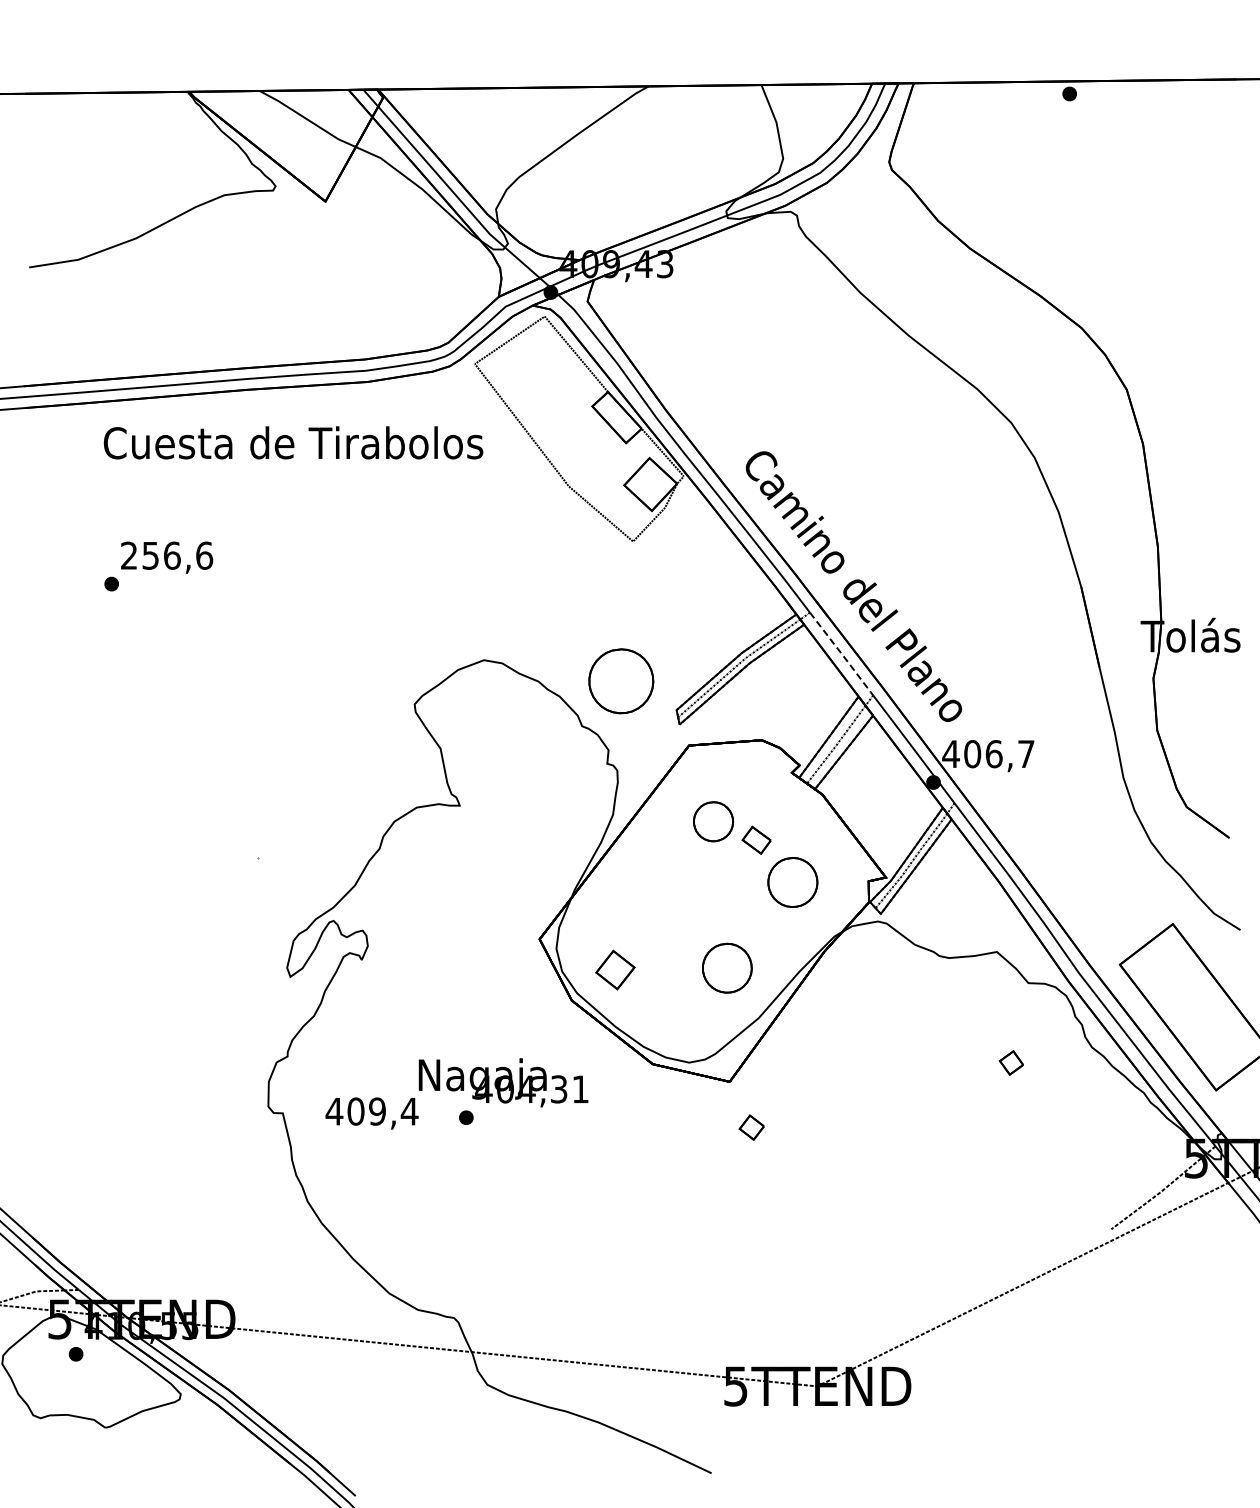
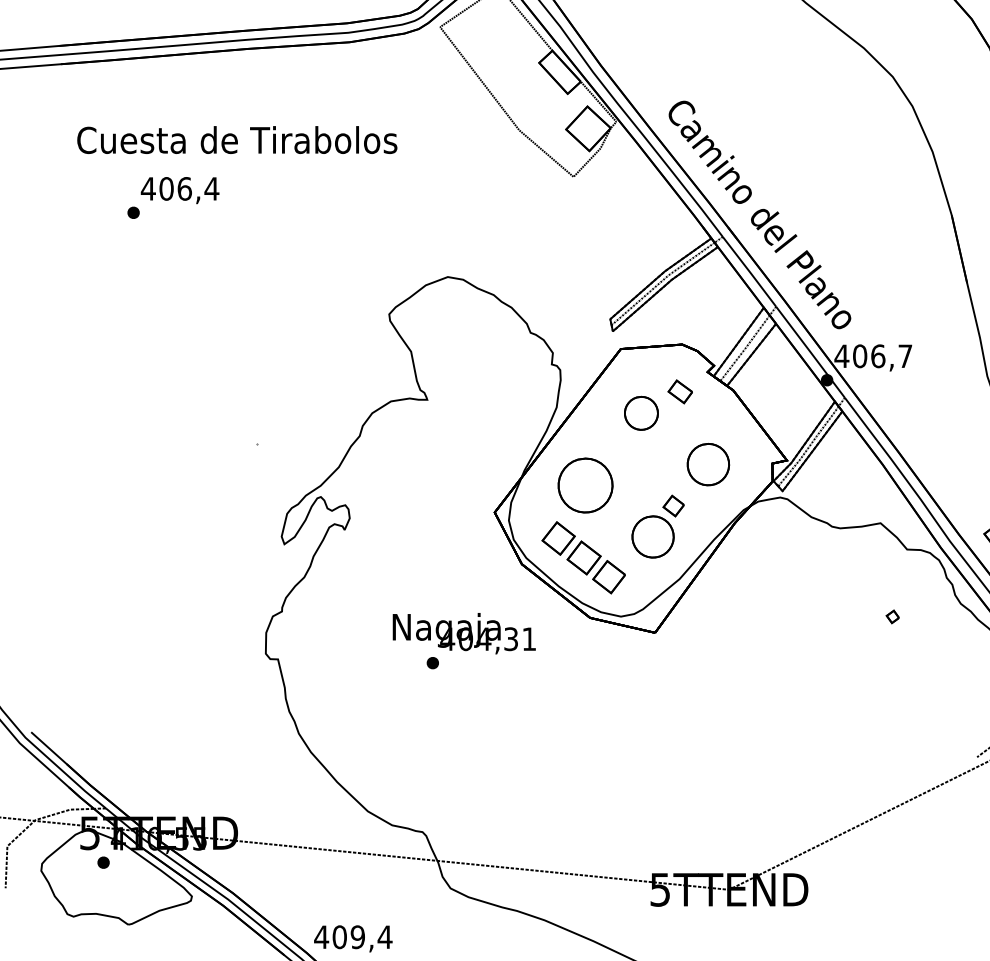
text: (293, 442) -> (237, 139), moved
text: (166, 555) -> (179, 188), 256,6 -> 406,4
line: (842, 654) -> (750, 272), dashed -> solid
part: (621, 681) -> (585, 485), moved
part: (756, 839) -> (680, 391), moved
part: (659, 1003) -> (595, 566), added
part: (1011, 1062) -> (892, 616), size x0.62
text: (371, 1113) -> (352, 938), moved
part: (751, 1127) -> (673, 505), moved

